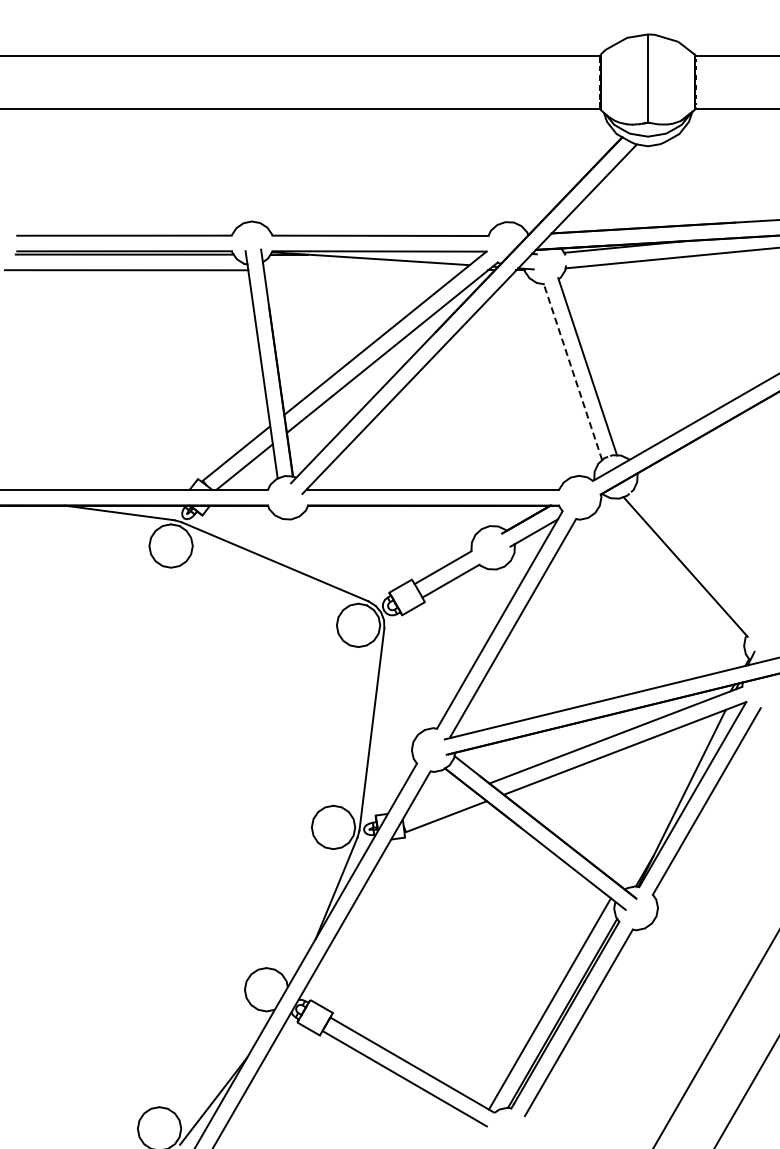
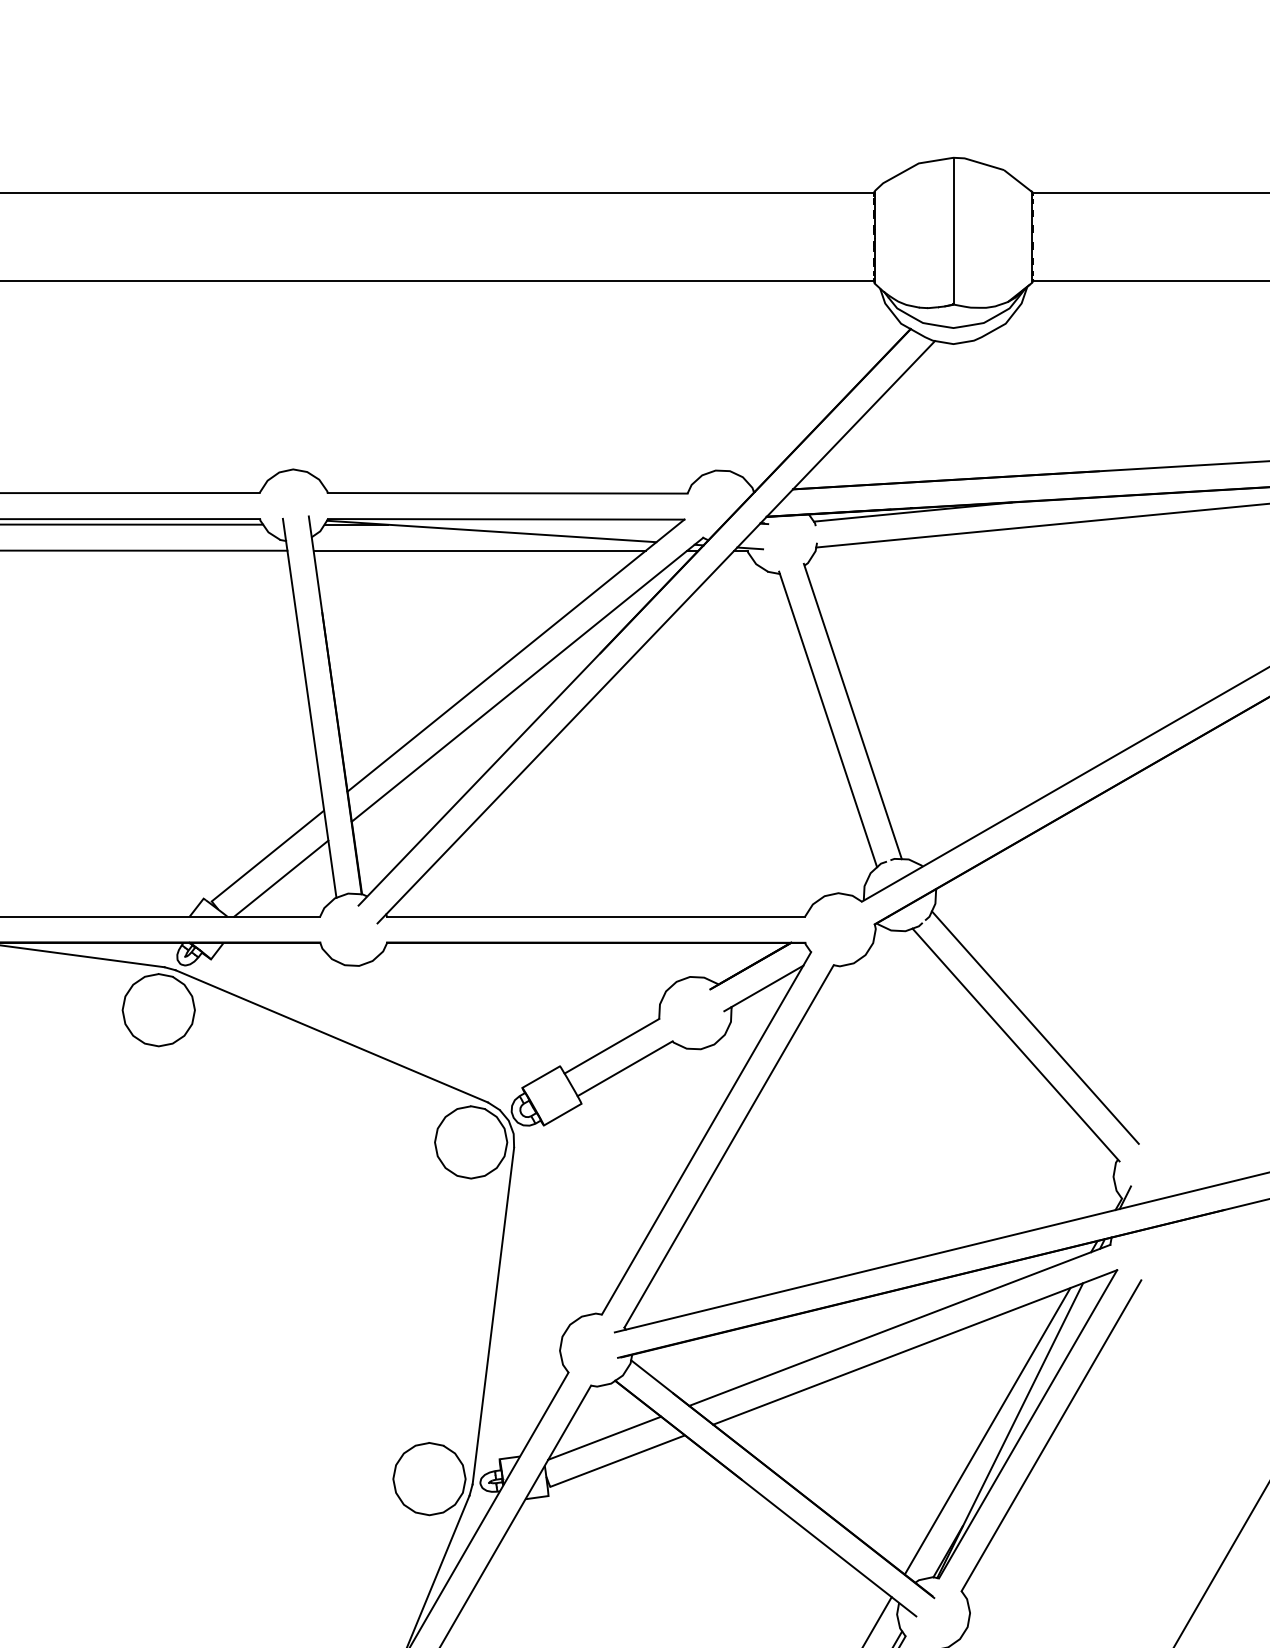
line: (363, 270) -> (479, 551), added
line: (572, 371) -> (827, 719), dashed -> solid
line: (697, 556) -> (1035, 1027), added
line: (668, 798) -> (987, 1430), added
line: (438, 802) -> (604, 1437), added

